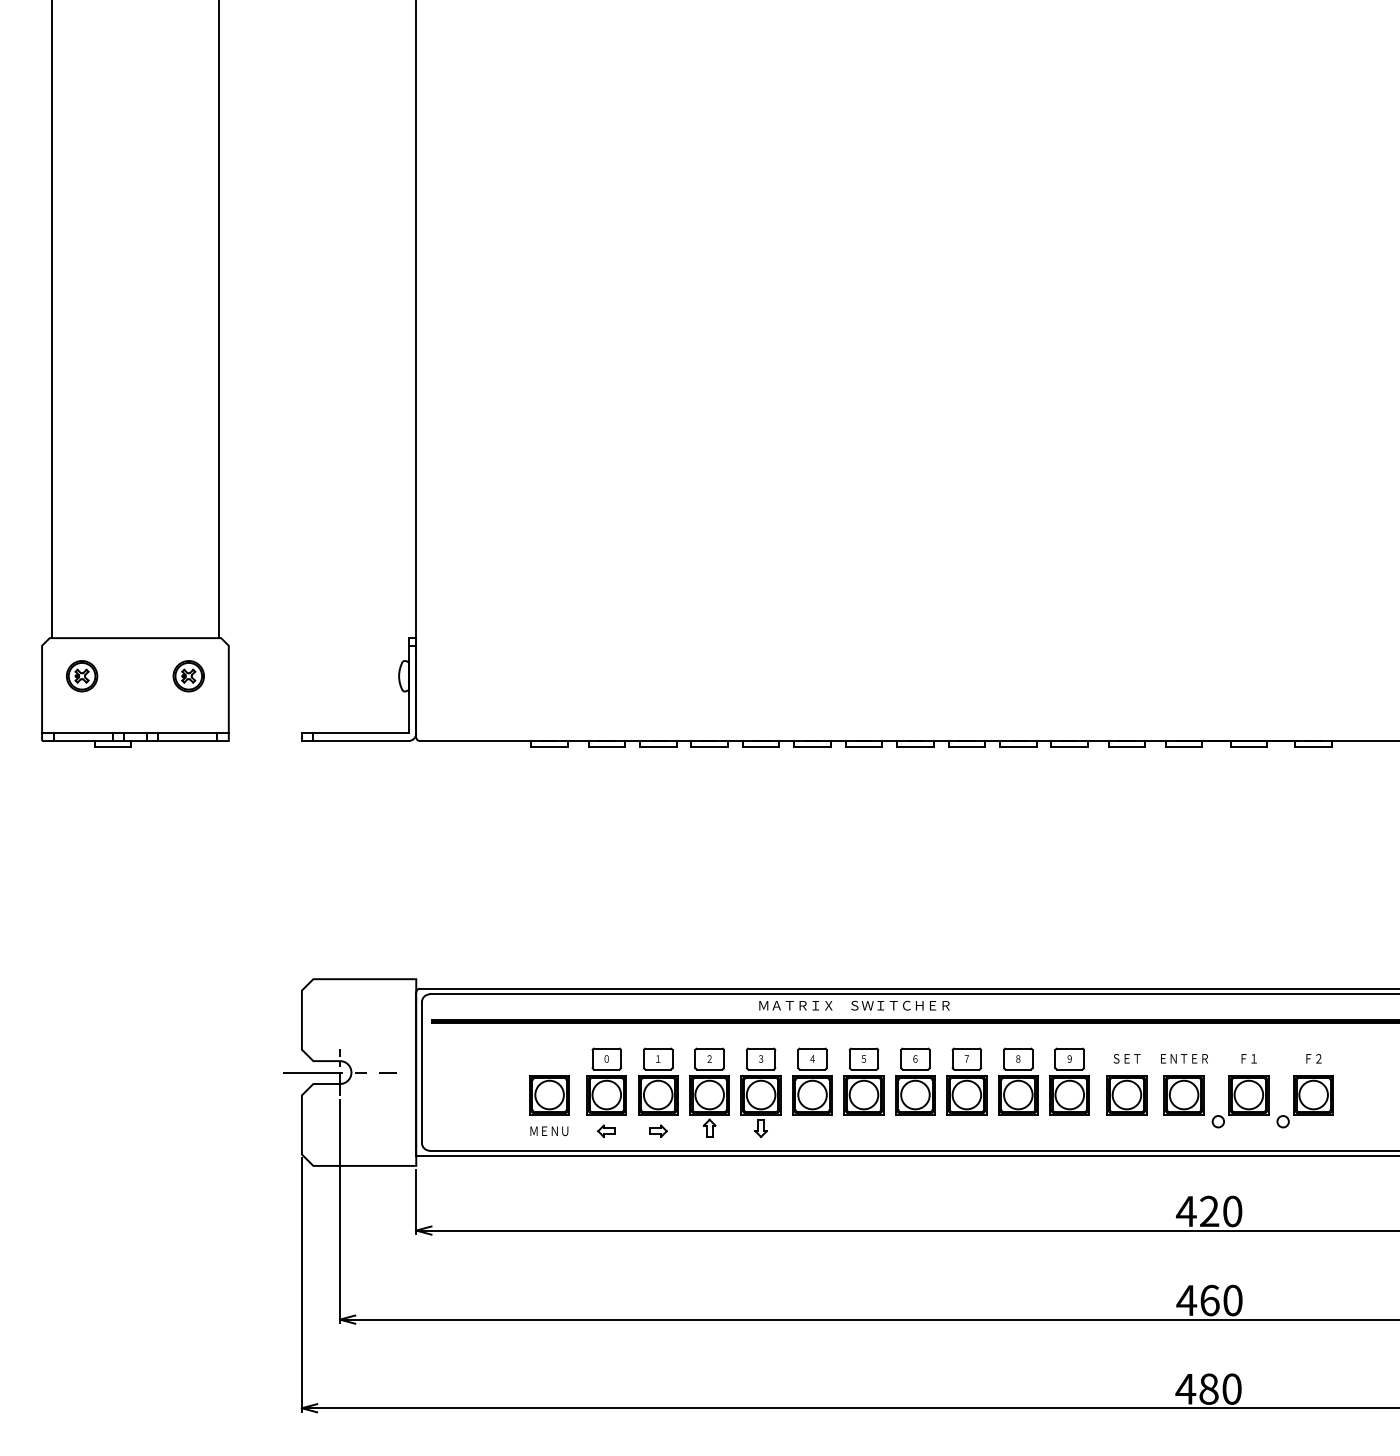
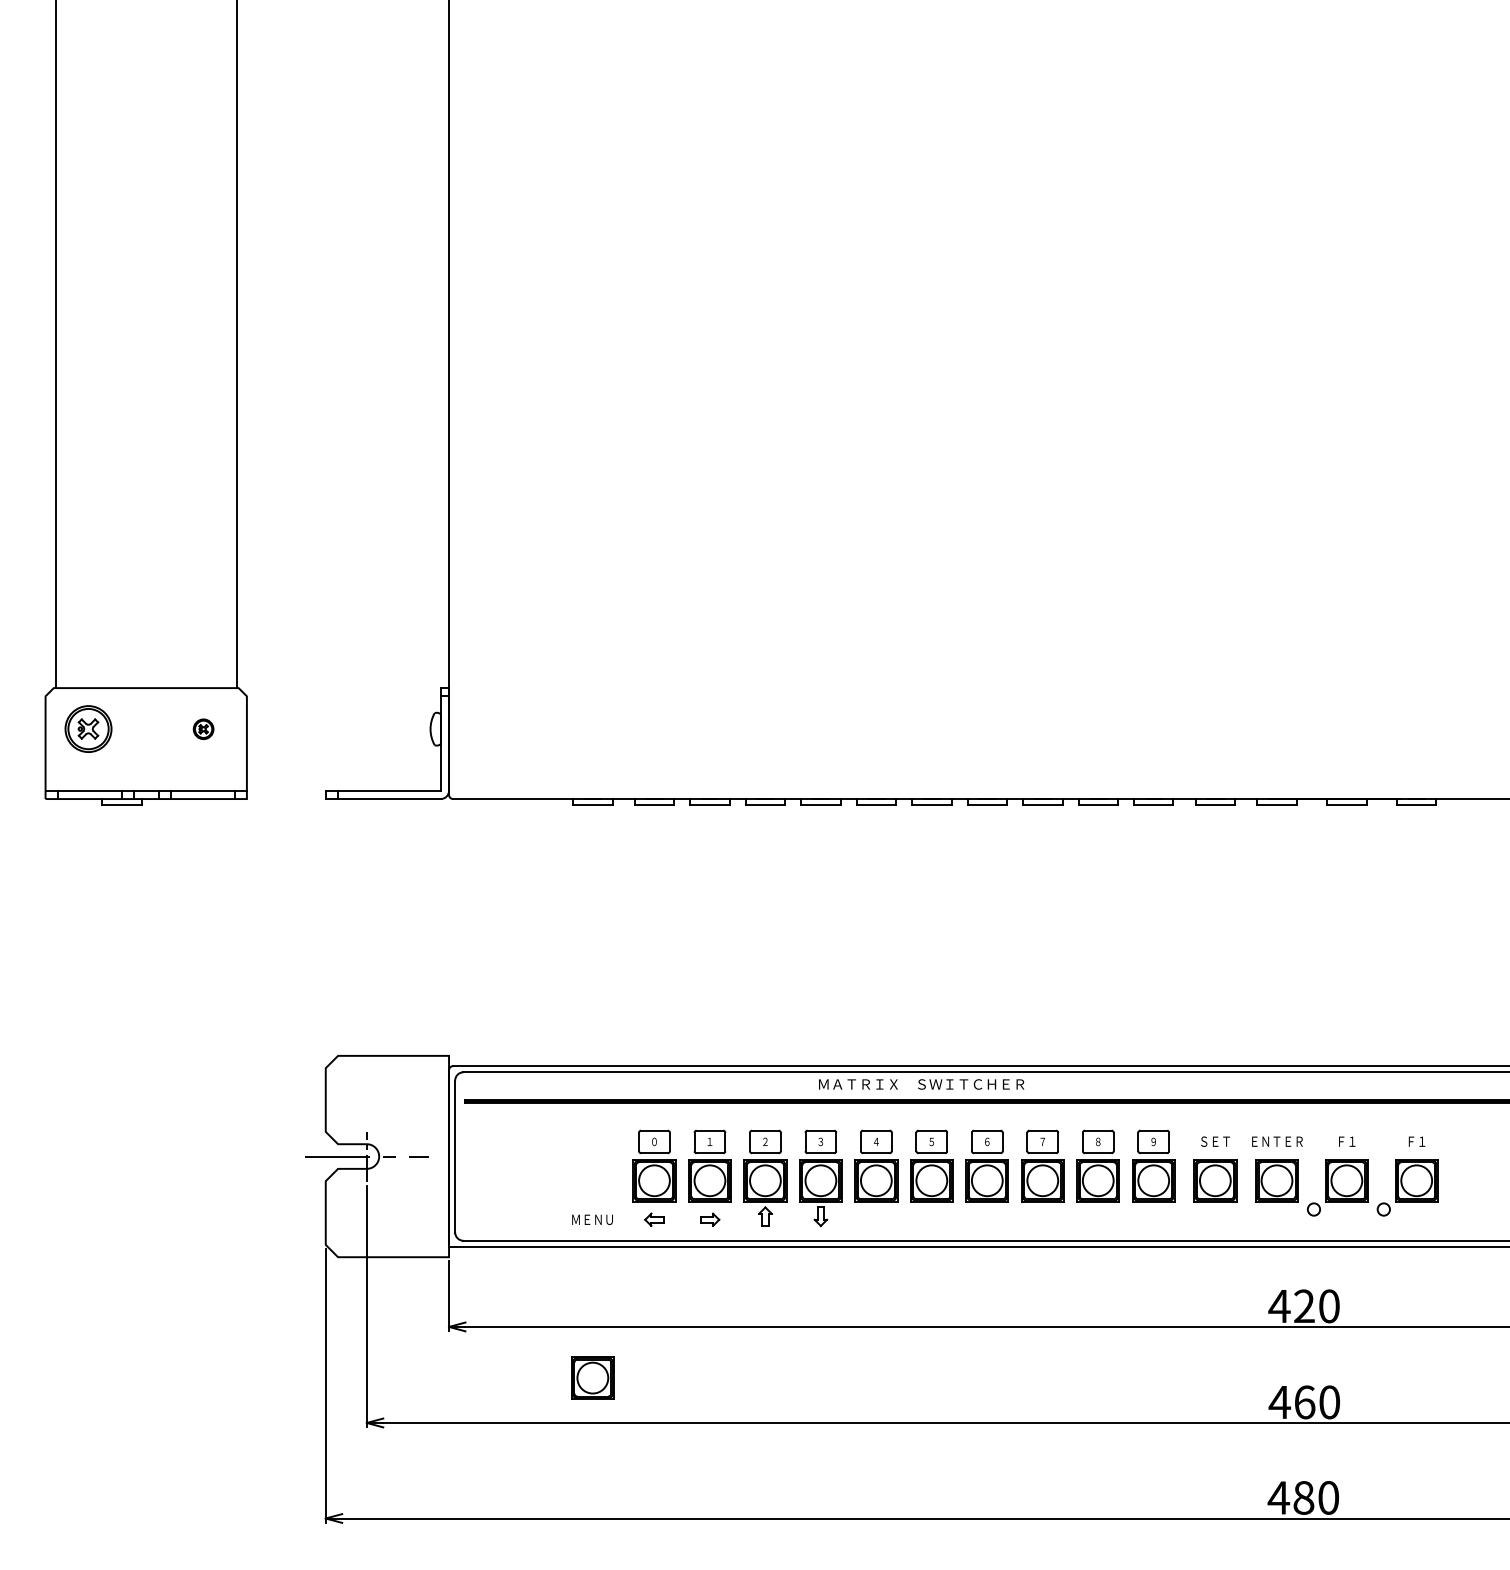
part: (82, 676) -> (89, 729), size x1.4
part: (188, 676) -> (203, 729), size x0.6
text: (1318, 1058) -> (1421, 1141), Ｆ２ -> Ｆ１
part: (549, 1095) -> (592, 1378), moved

